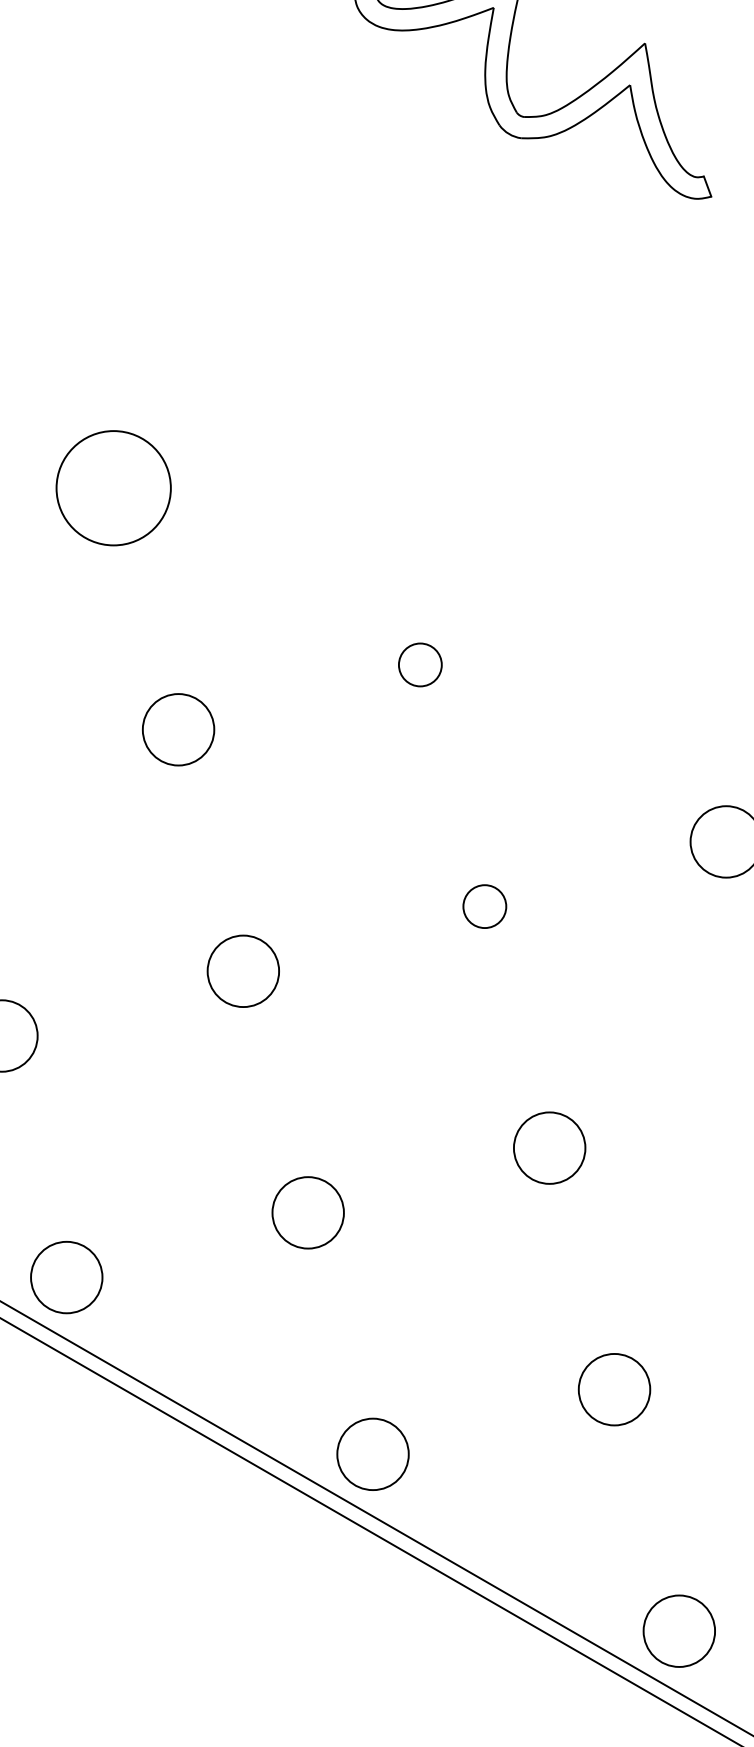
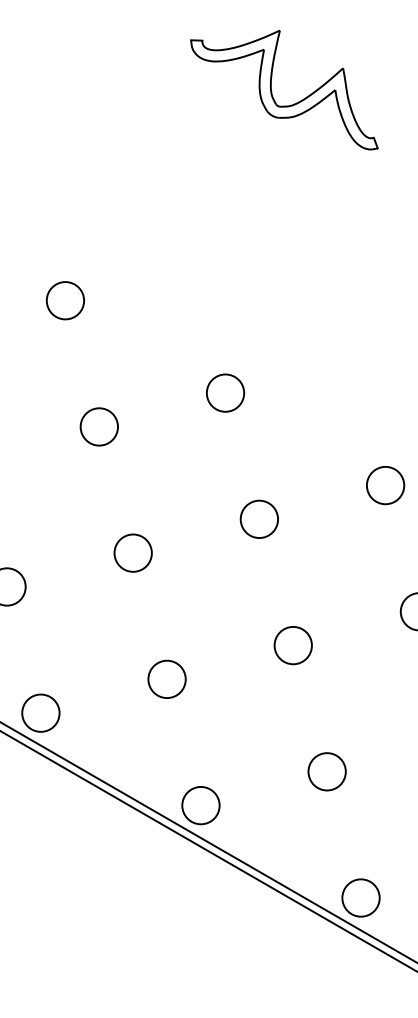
circle: (113, 487) -> (65, 300), size x0.62
circle: (419, 663) -> (225, 392), size x1.67
circle: (485, 906) -> (259, 519), size x1.67

